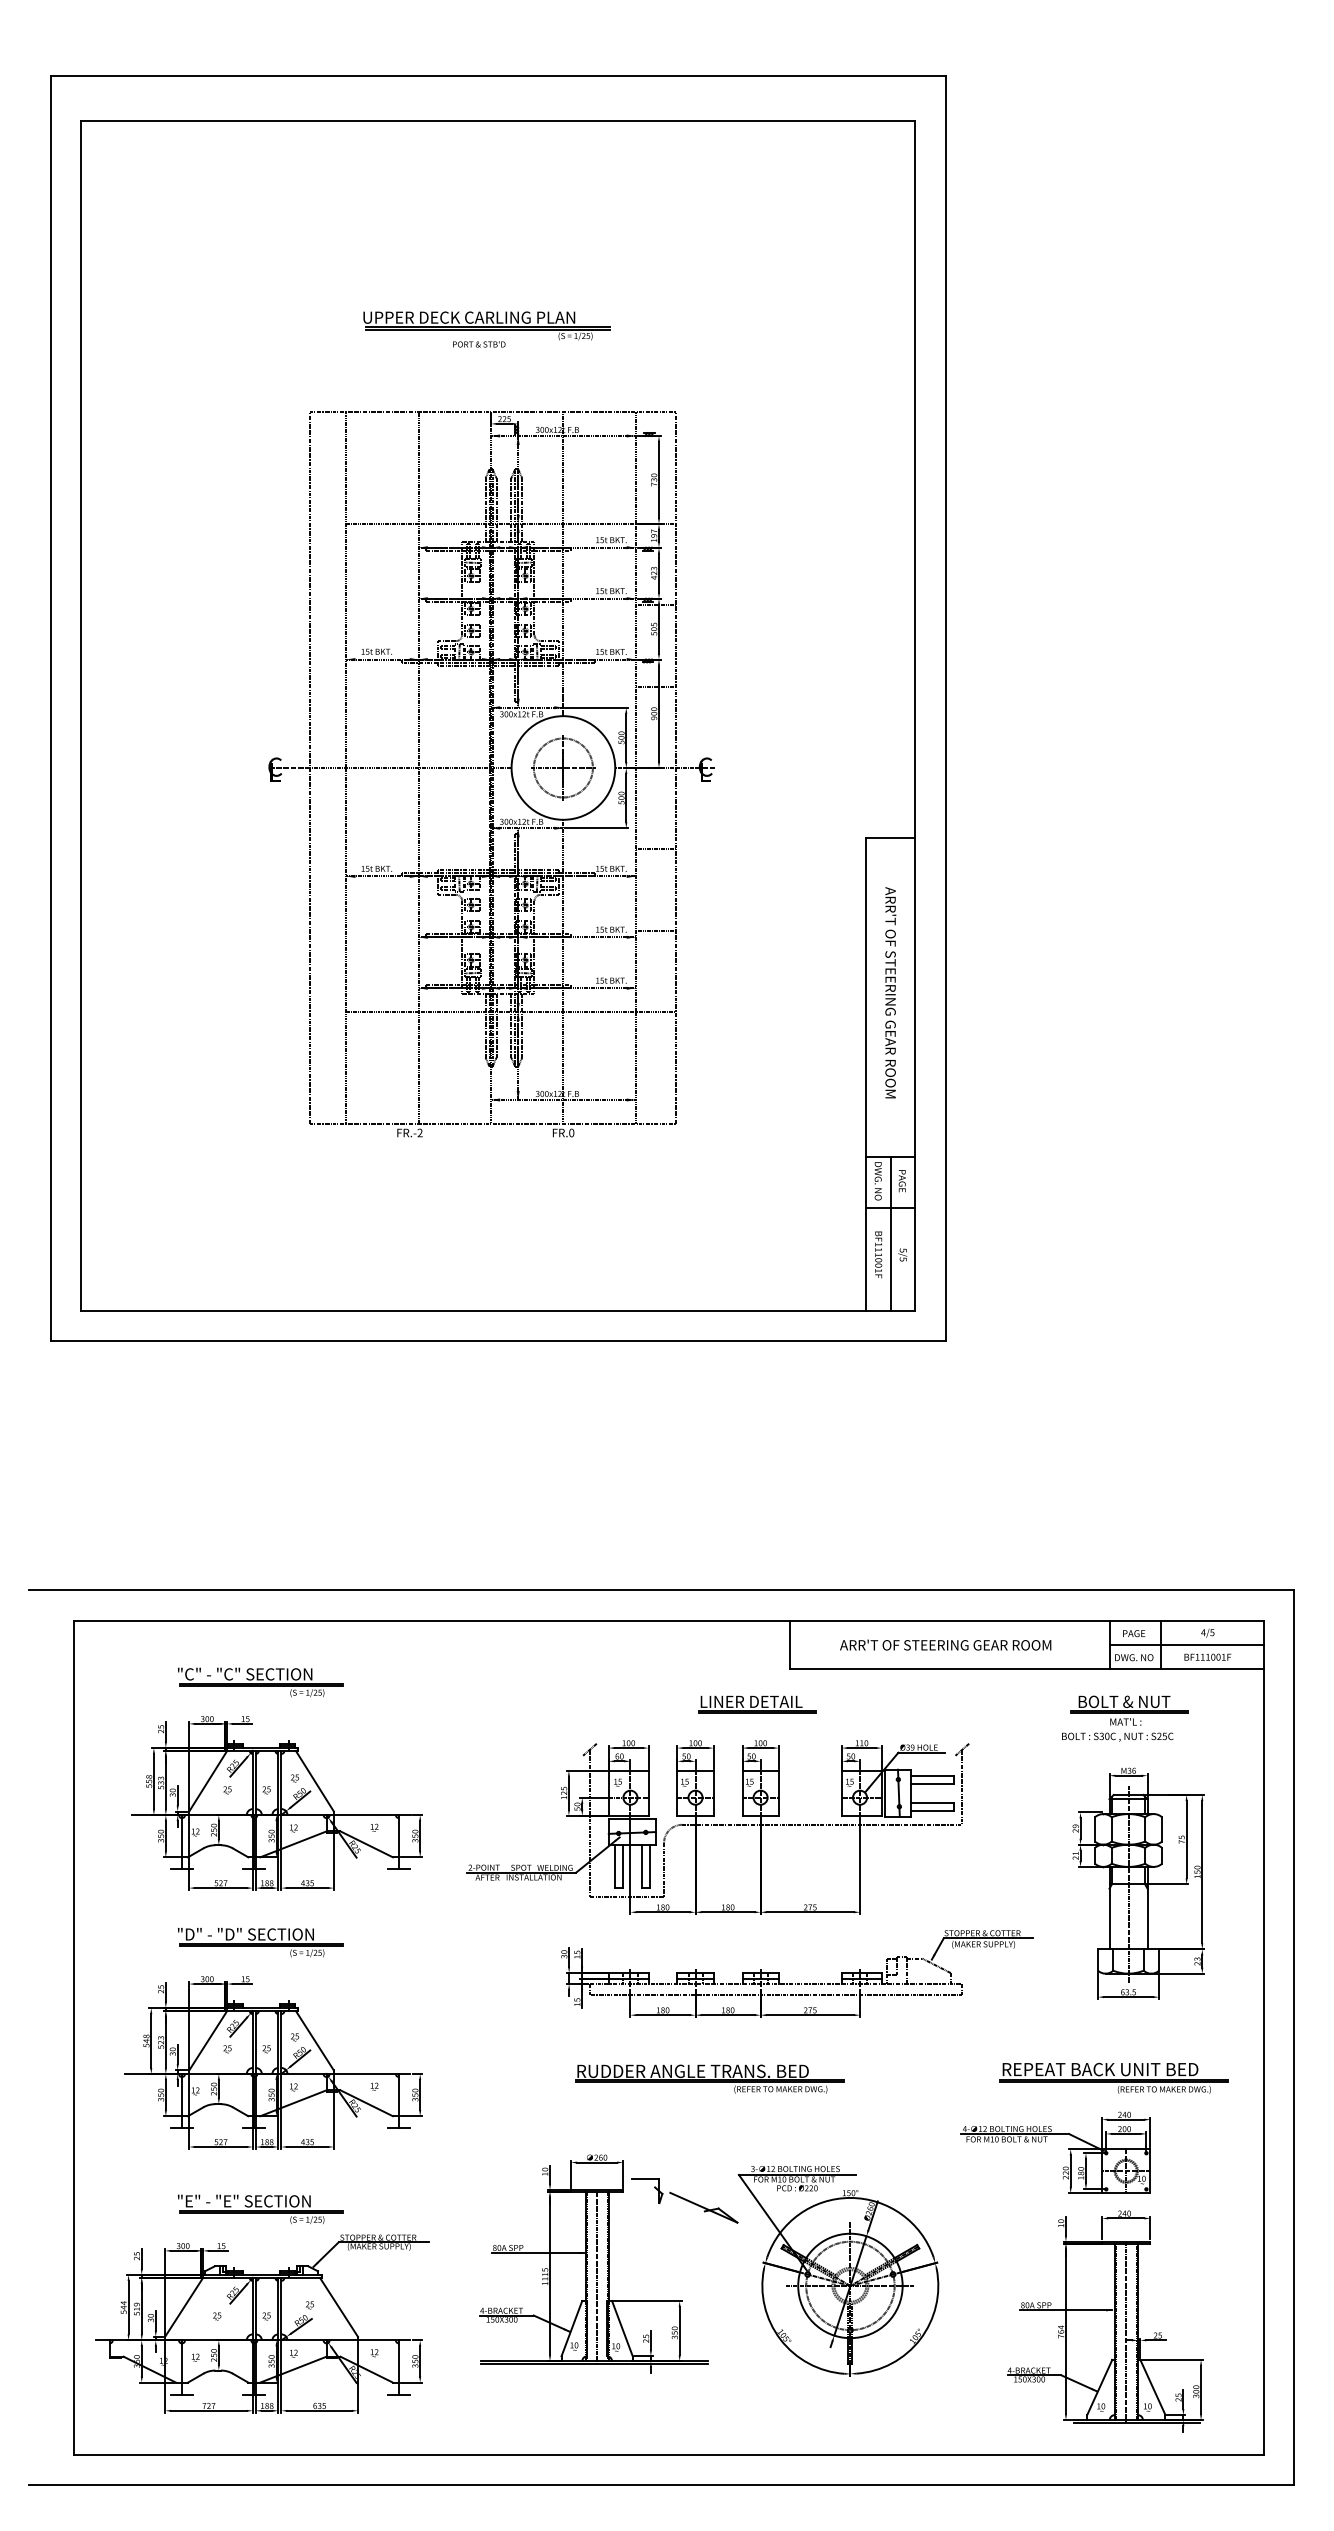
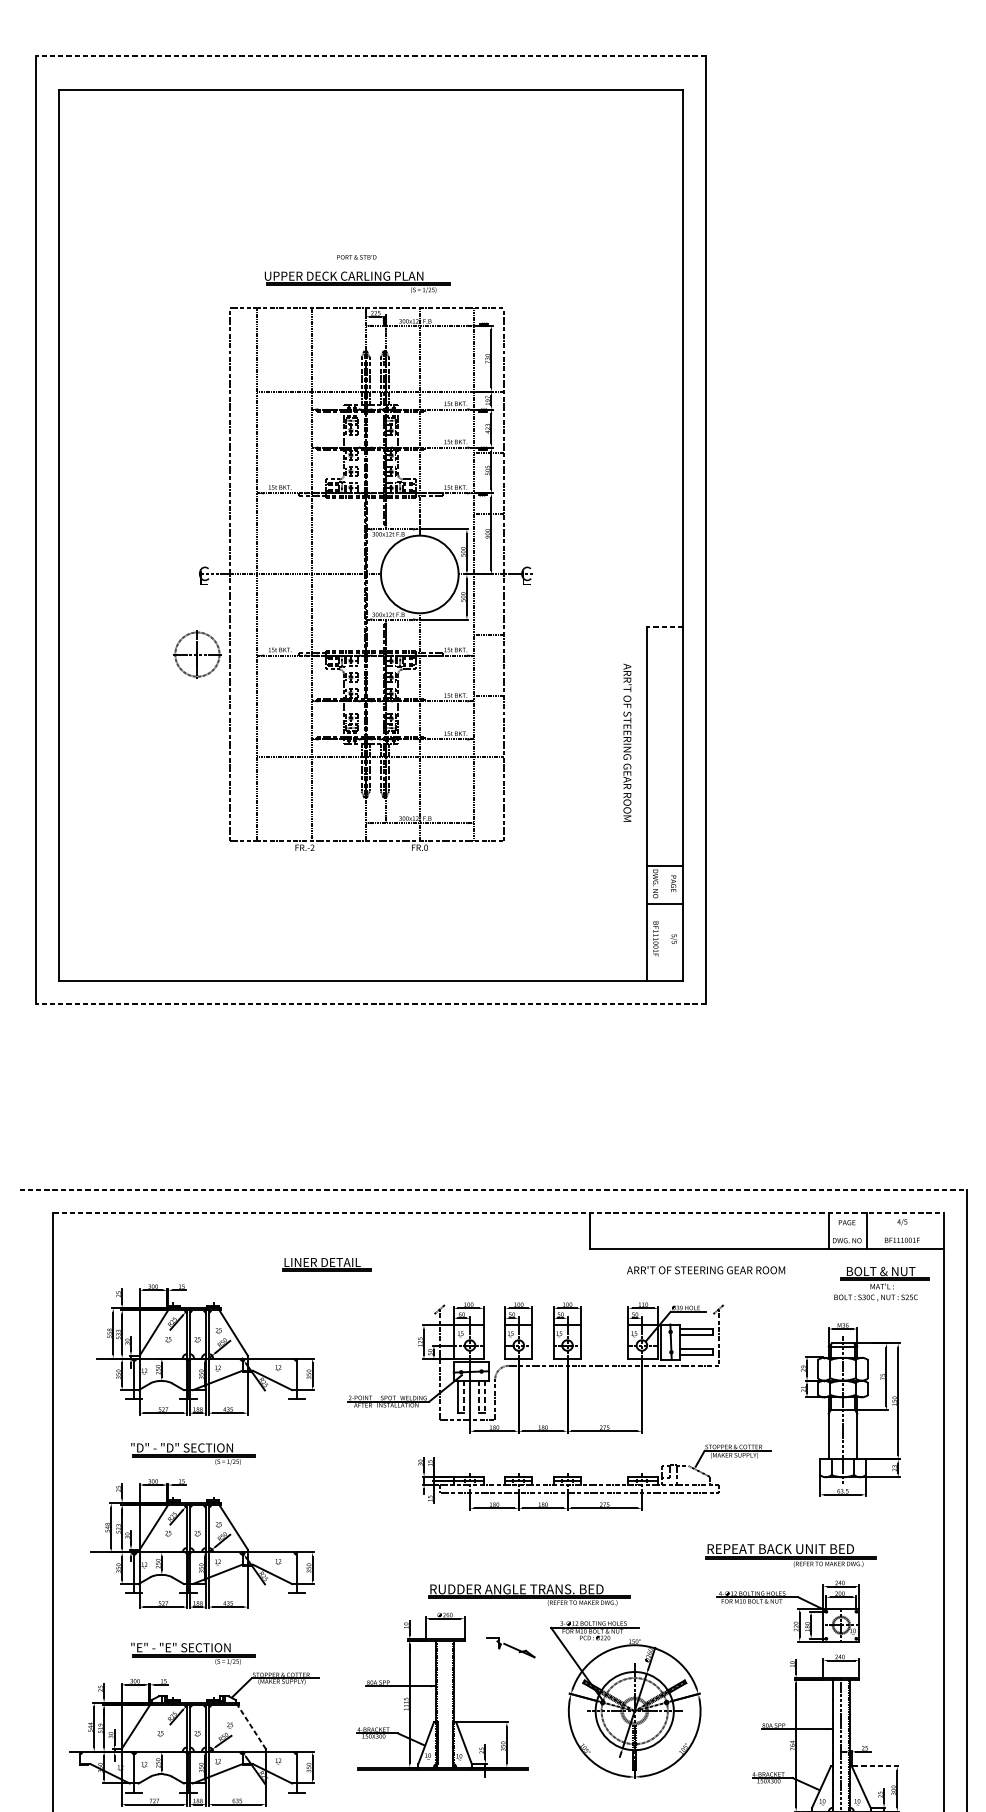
line: (497, 75) -> (370, 55), solid -> dashed
part: (486, 325) -> (356, 282), moved
part: (563, 767) -> (197, 654), moved
line: (890, 837) -> (664, 626), solid -> dashed
text: (890, 992) -> (627, 742), moved
line: (890, 1234) -> (664, 923), removed
line: (497, 1341) -> (370, 1003), solid -> dashed
line: (661, 1590) -> (493, 1190), solid -> dashed
line: (669, 1620) -> (499, 1212), solid -> dashed
text: (945, 1644) -> (705, 1269), moved
line: (1187, 1645) -> (887, 1231), removed
part: (260, 1682) -> (193, 1259), removed
part: (757, 1704) -> (327, 1264), moved
part: (1125, 1718) -> (881, 1283), moved
line: (622, 1866) -> (464, 1397), solid -> dashed
line: (641, 1866) -> (478, 1397), solid -> dashed
line: (649, 1866) -> (484, 1397), solid -> dashed
part: (1113, 2077) -> (790, 1555), moved
part: (709, 2078) -> (529, 1594), moved
part: (684, 2200) -> (510, 1647), size x0.6
line: (597, 2278) -> (445, 1705), removed
line: (338, 2306) -> (251, 1726), solid -> dashed
line: (1173, 2359) -> (876, 1766), solid -> dashed

